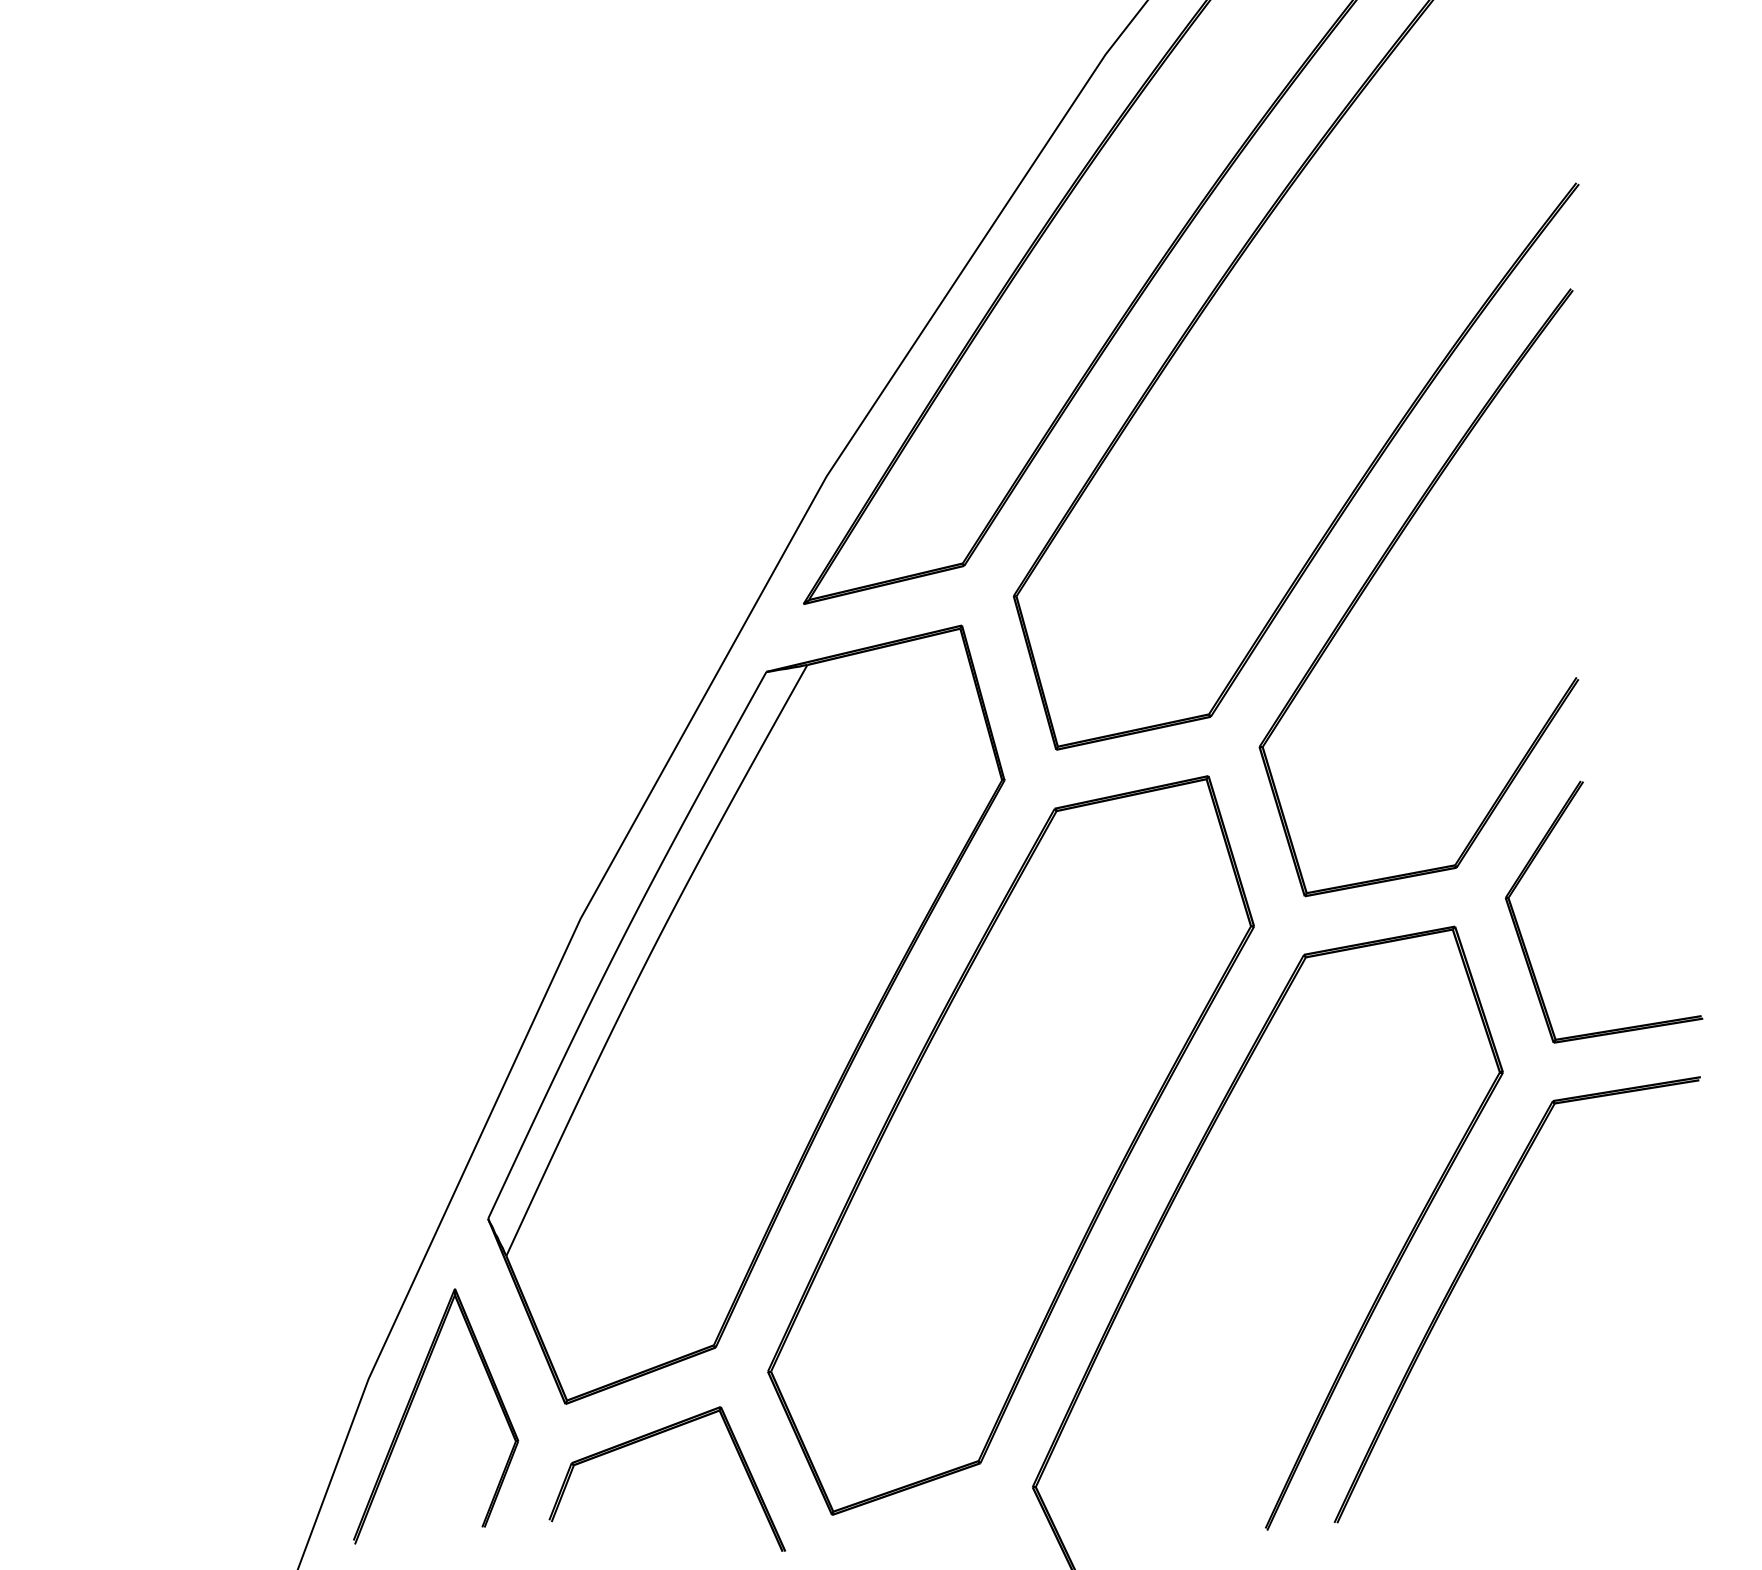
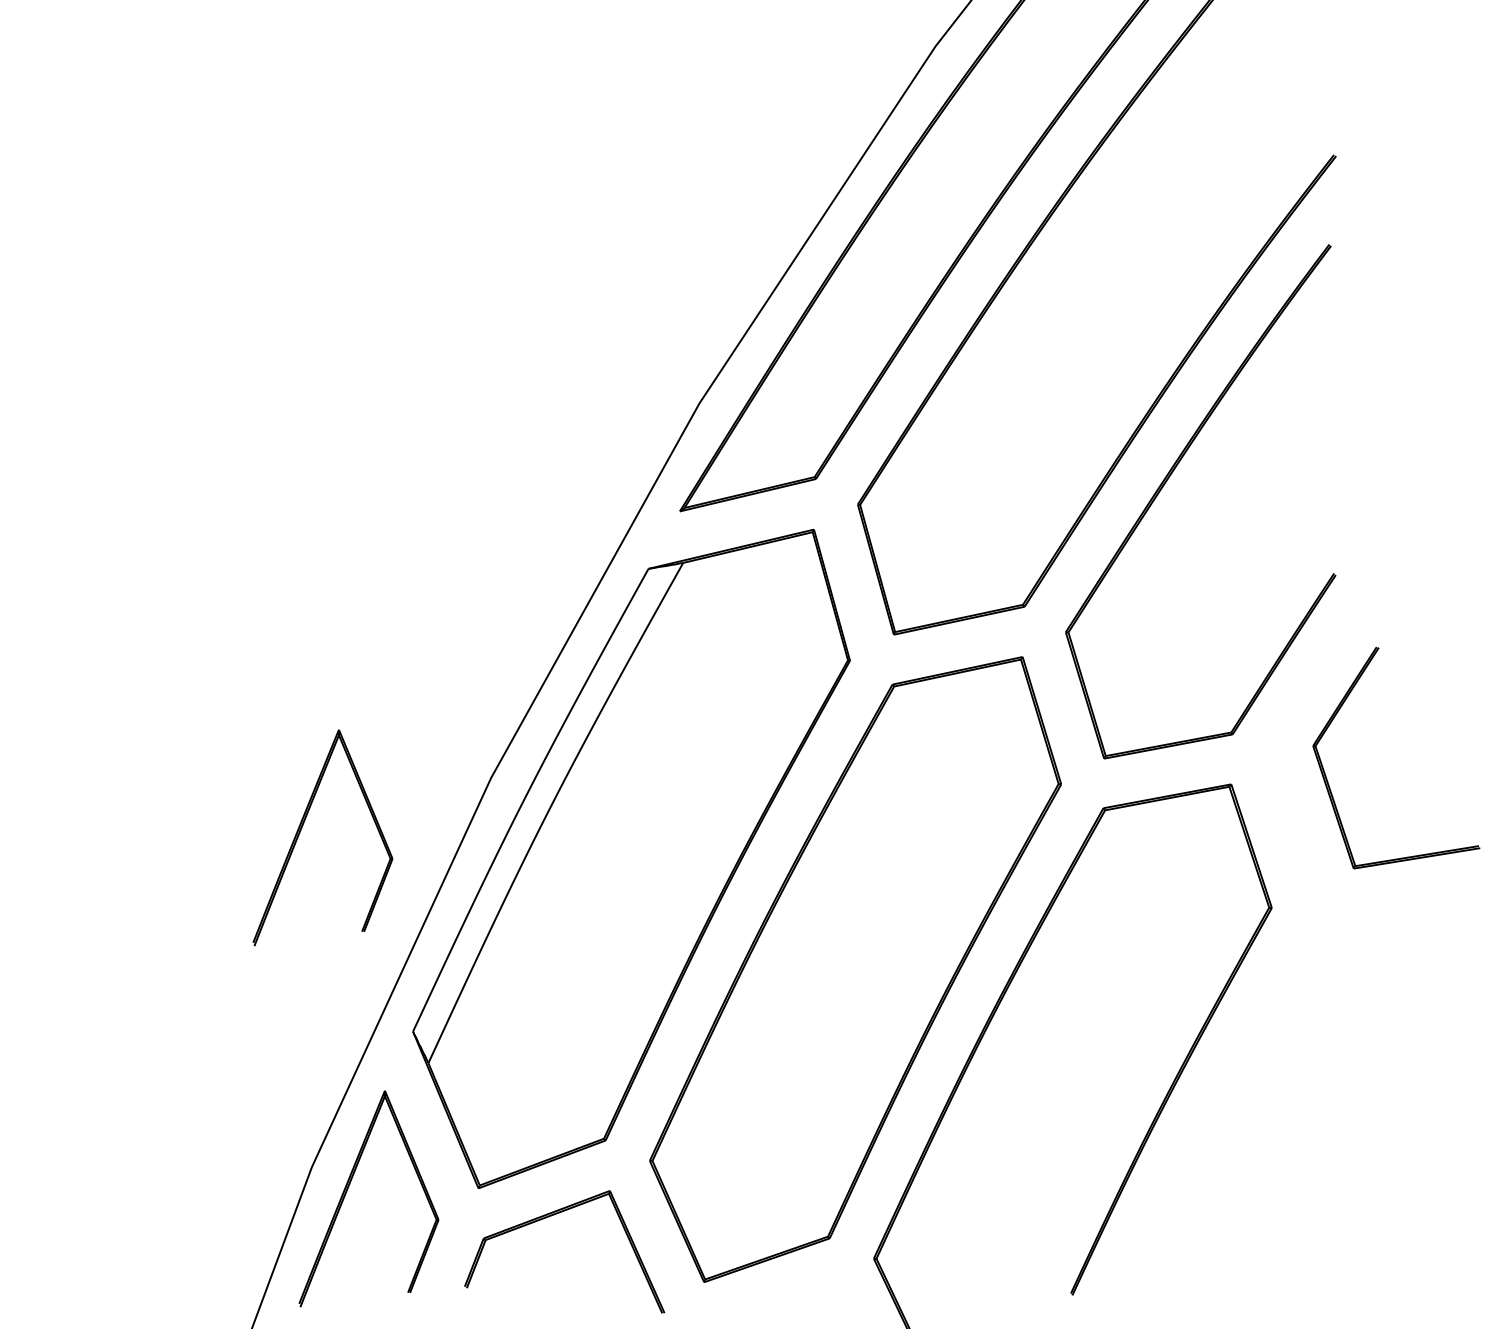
part: (1523, 939) -> (1328, 781), moved
part: (357, 978) -> (302, 828), added
part: (1462, 1274) -> (1237, 1078), removed

